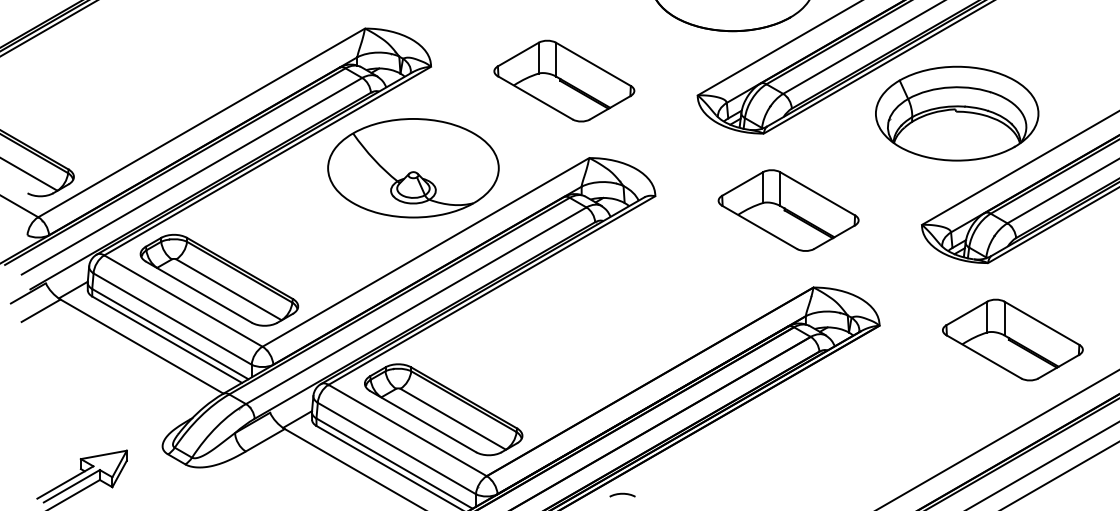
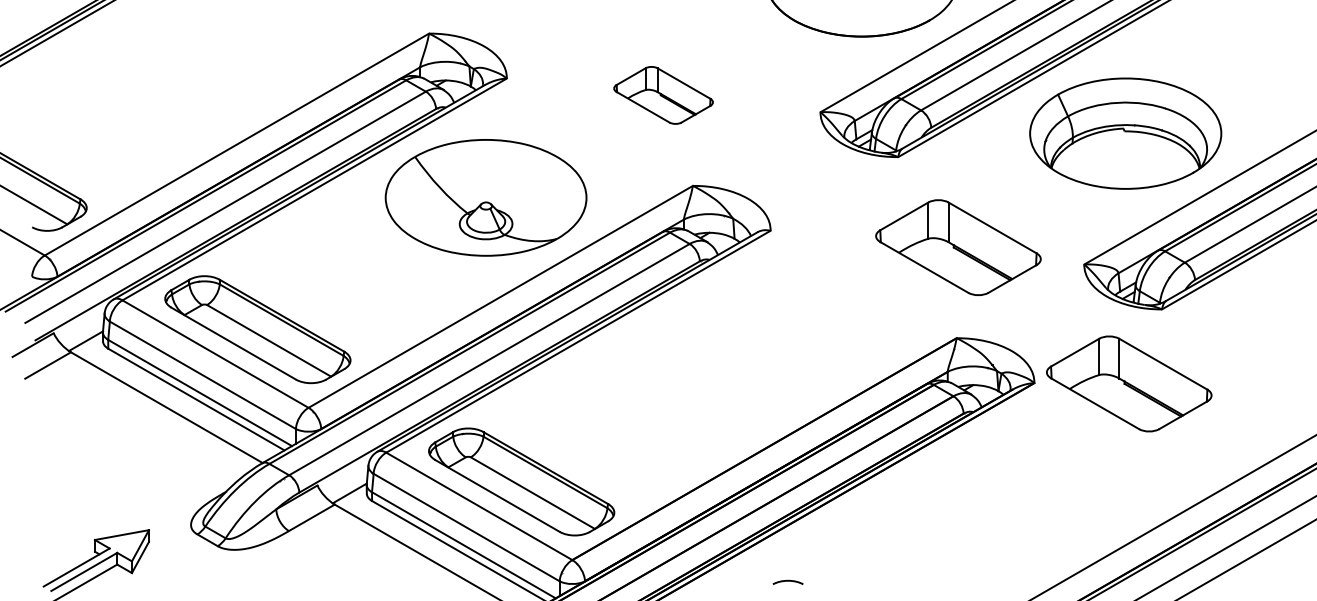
part: (564, 81) -> (663, 95), size x0.6
part: (788, 210) -> (958, 247), moved
part: (1013, 339) -> (1129, 383), moved
curve: (622, 494) -> (787, 581), moved

